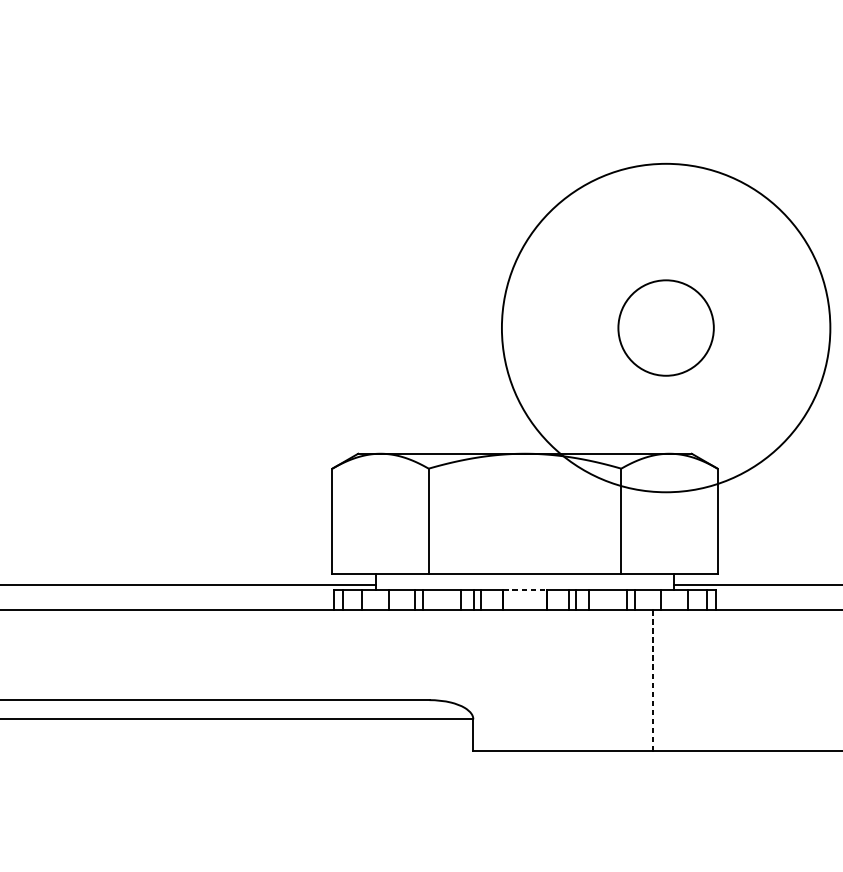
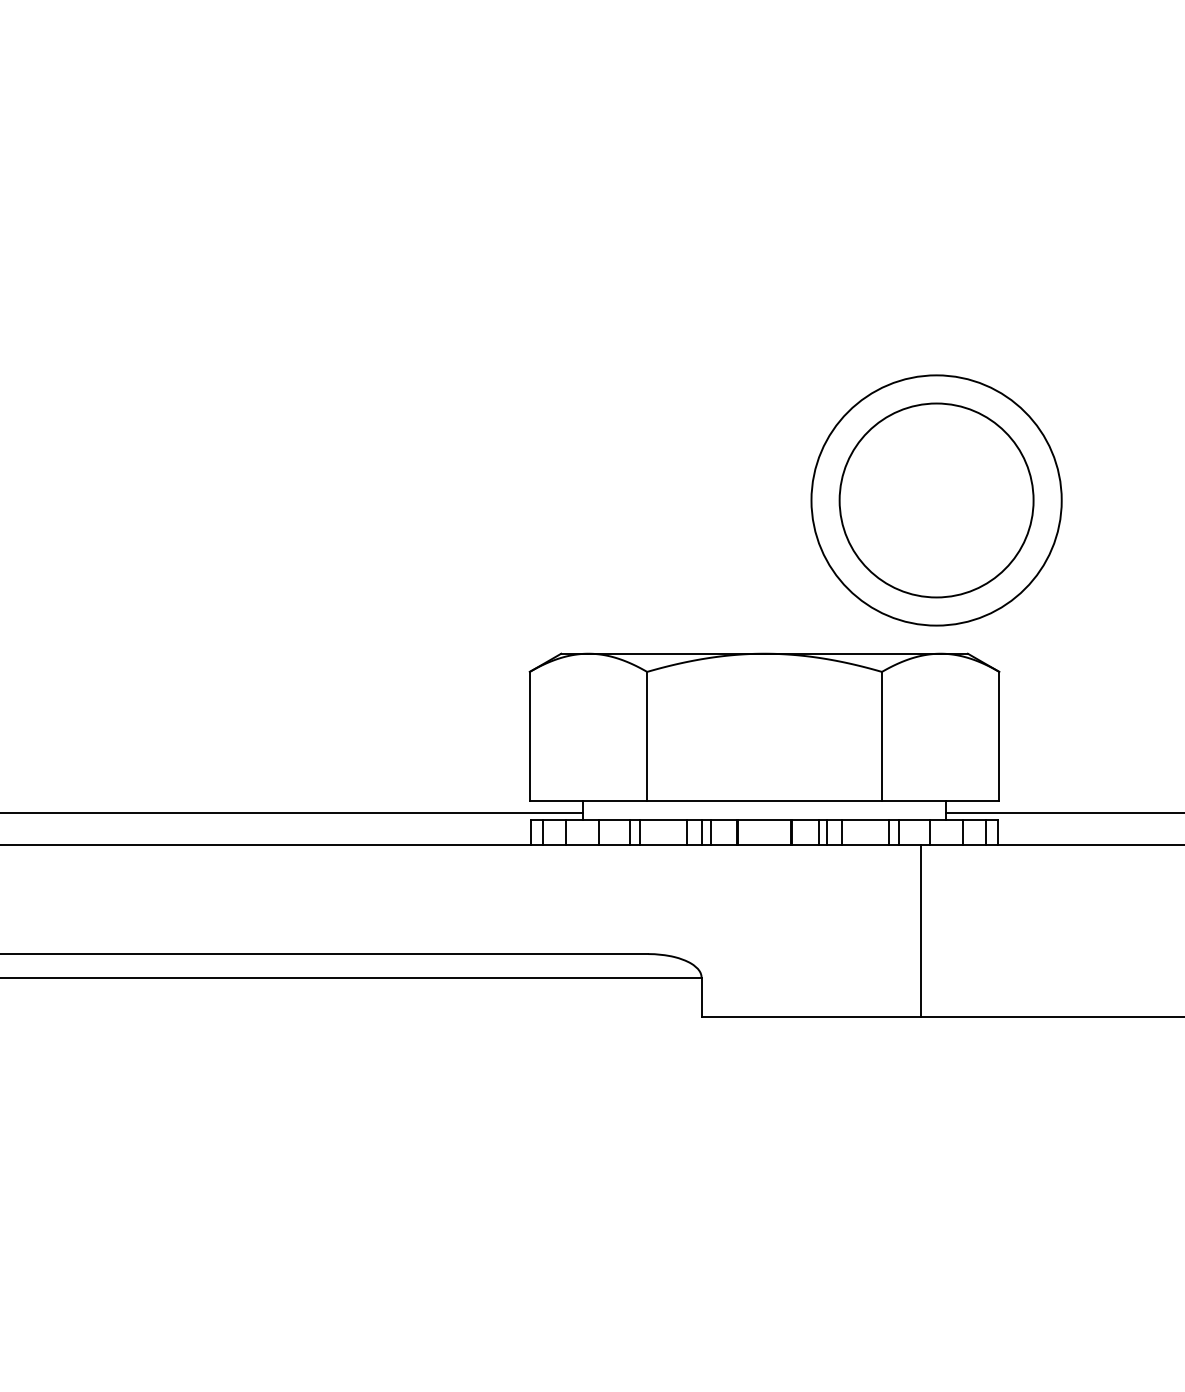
circle: (666, 328) -> (936, 500), size x0.62
circle: (666, 328) -> (936, 500), size x1.67
line: (525, 589) -> (765, 819), dashed -> solid
line: (652, 680) -> (920, 930), dashed -> solid

